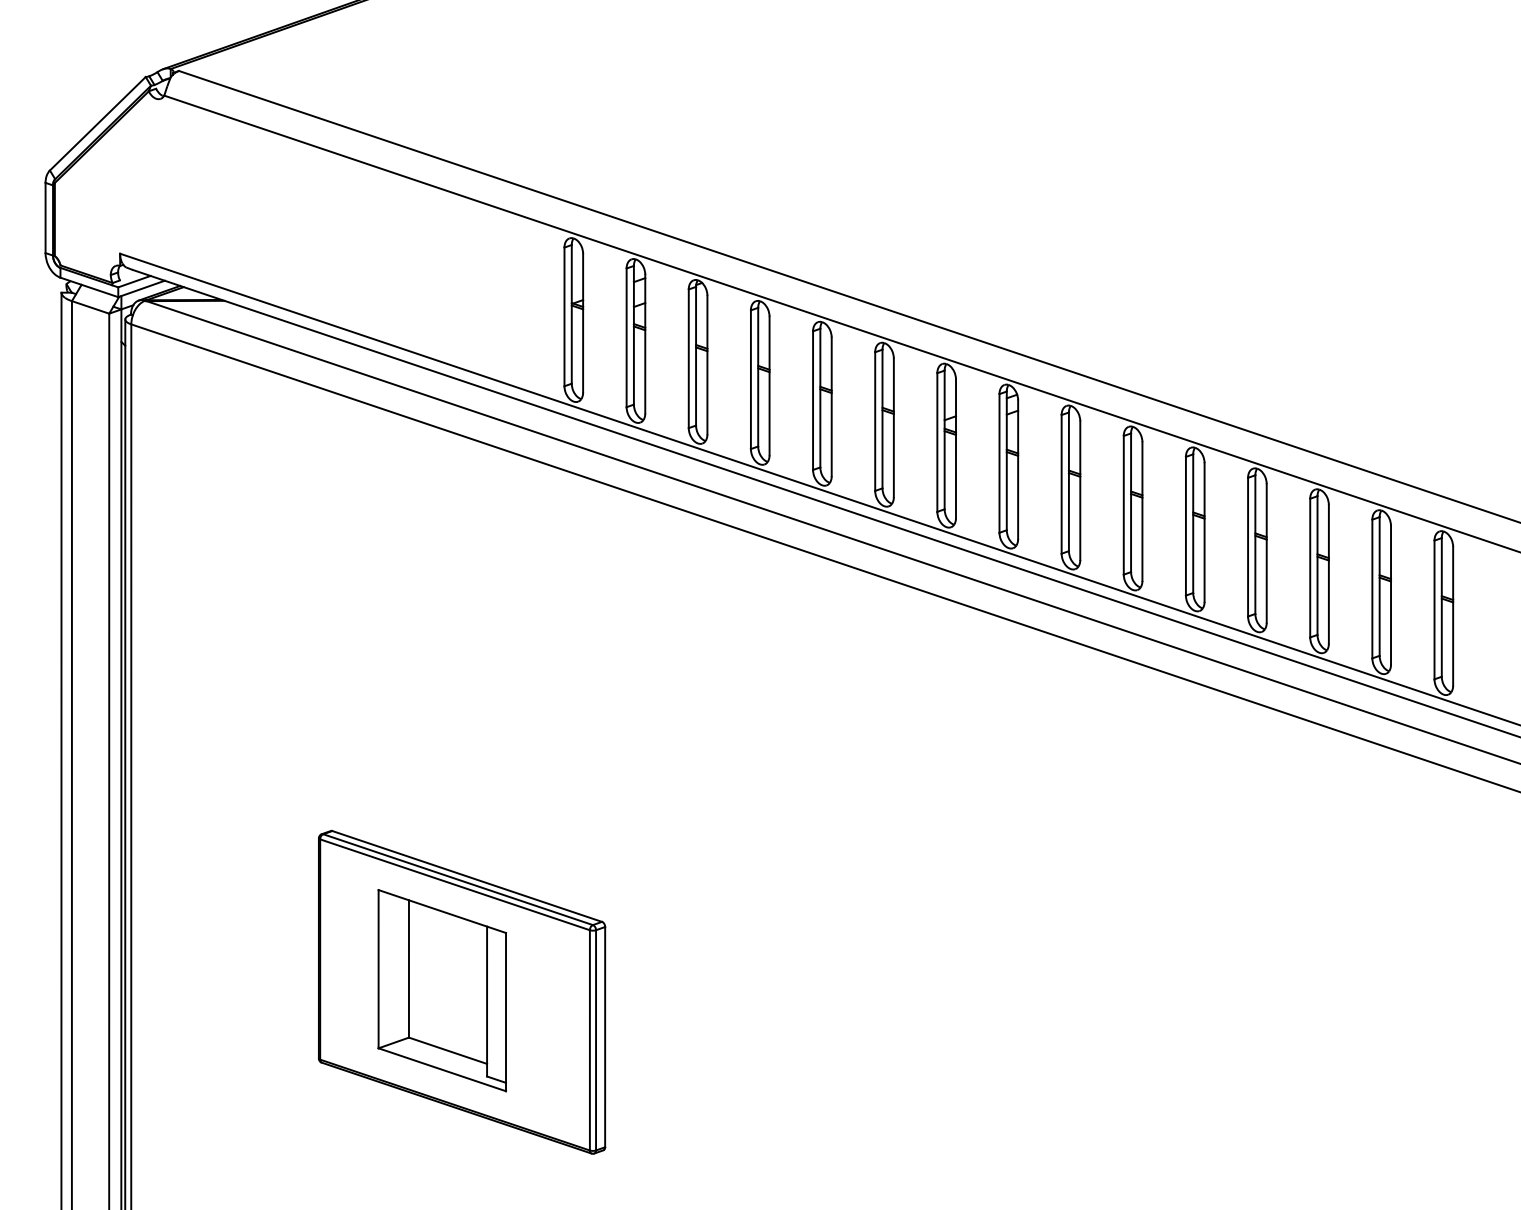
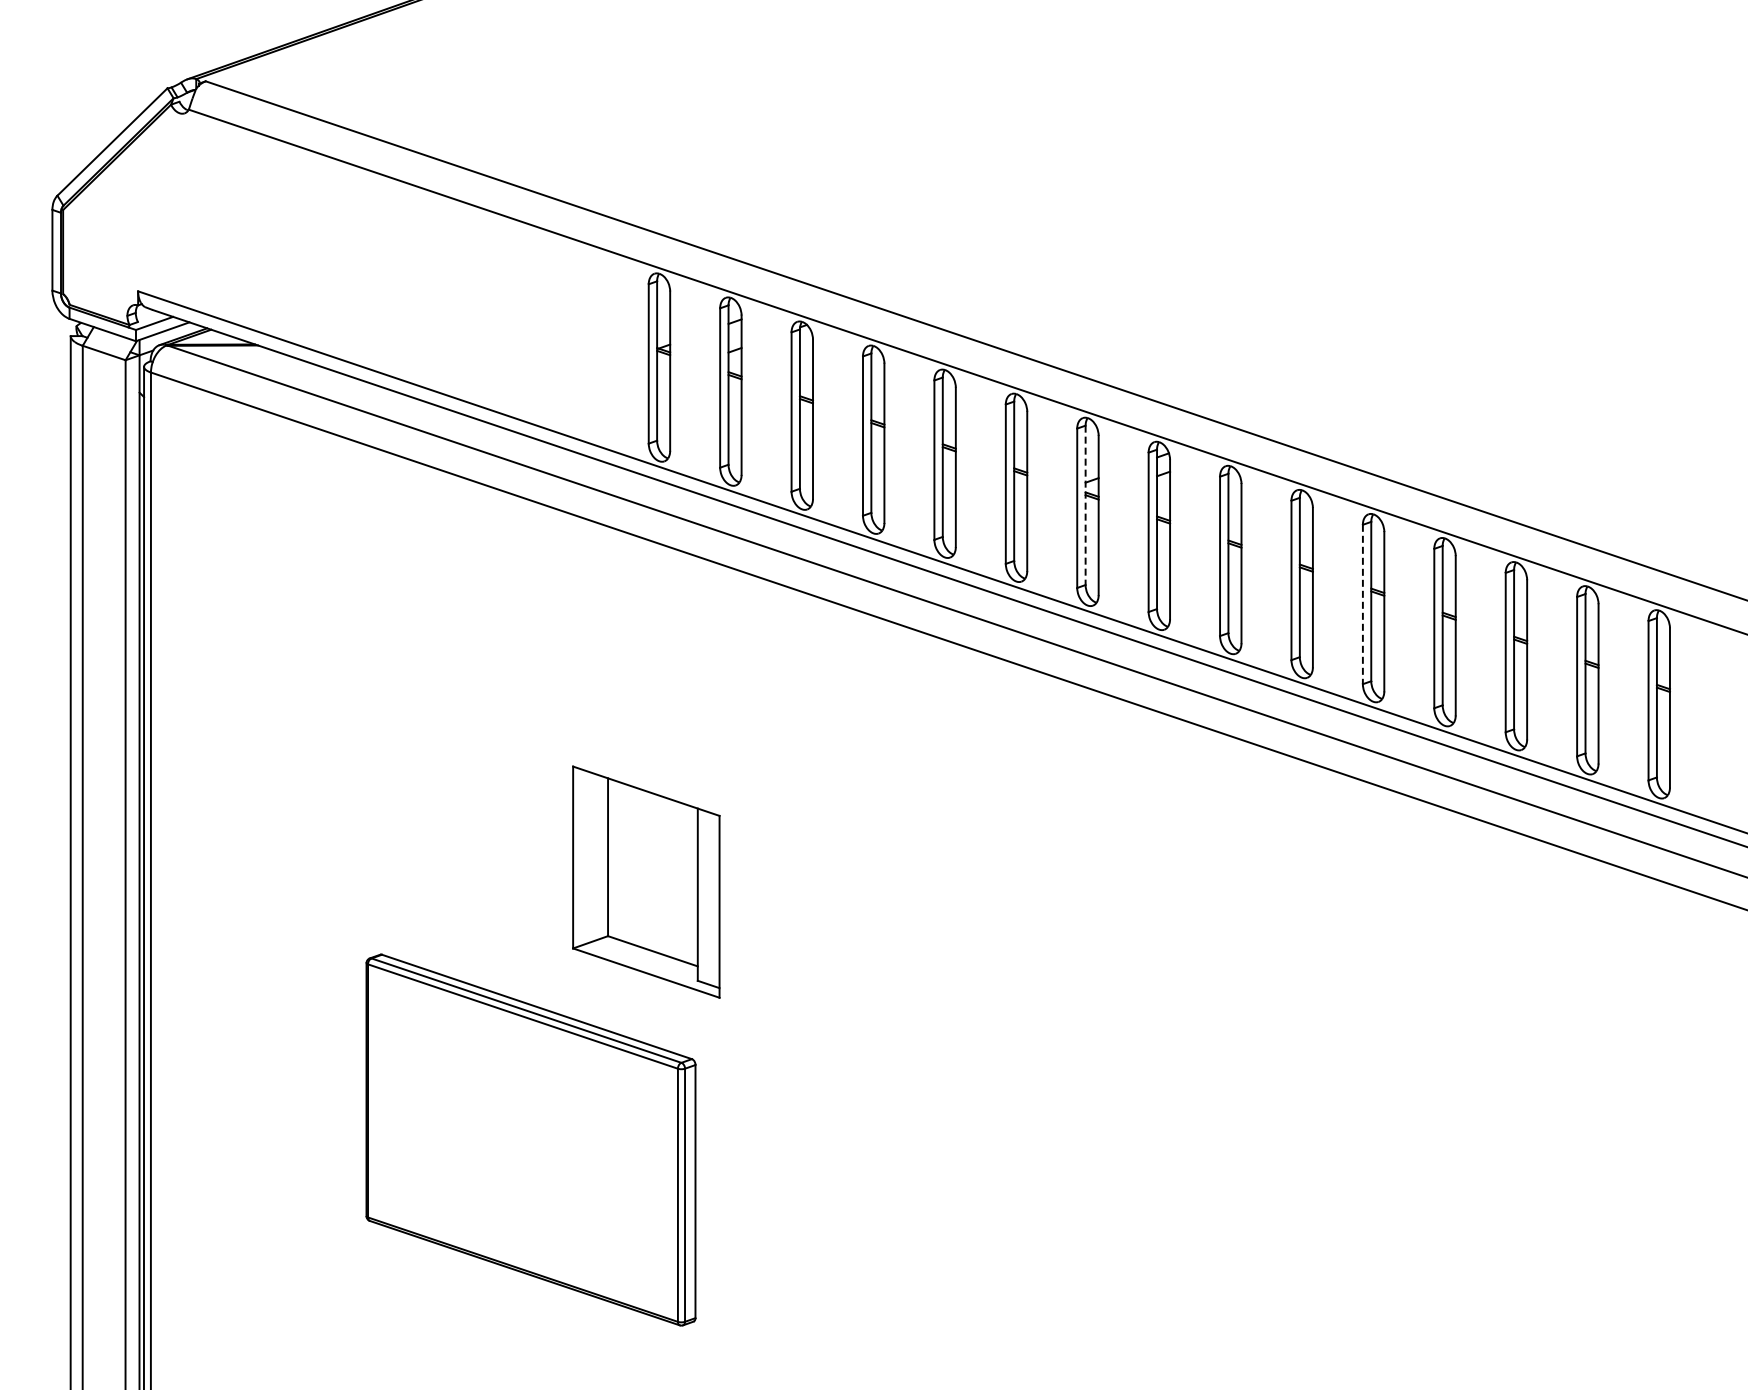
line: (944, 440) -> (1085, 505), solid -> dashed
line: (1185, 526) -> (1362, 604), solid -> dashed
part: (442, 990) -> (646, 881), moved

